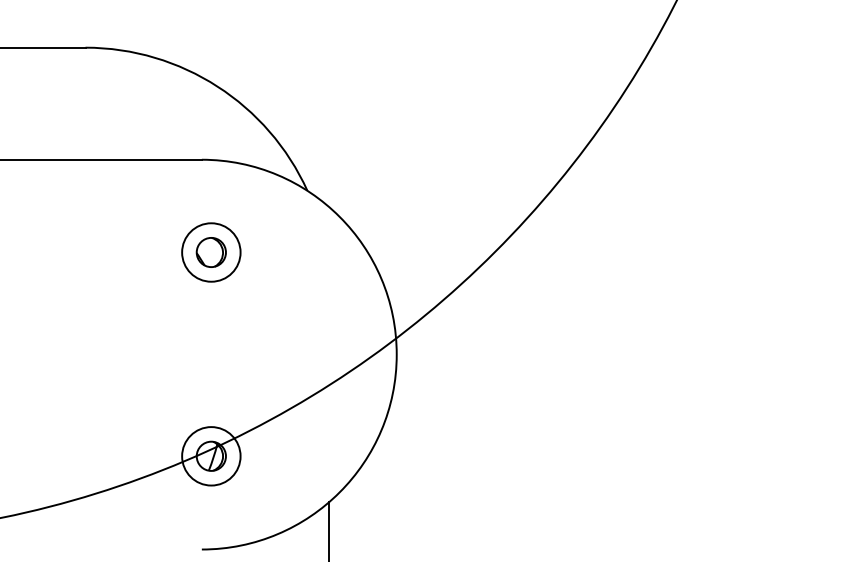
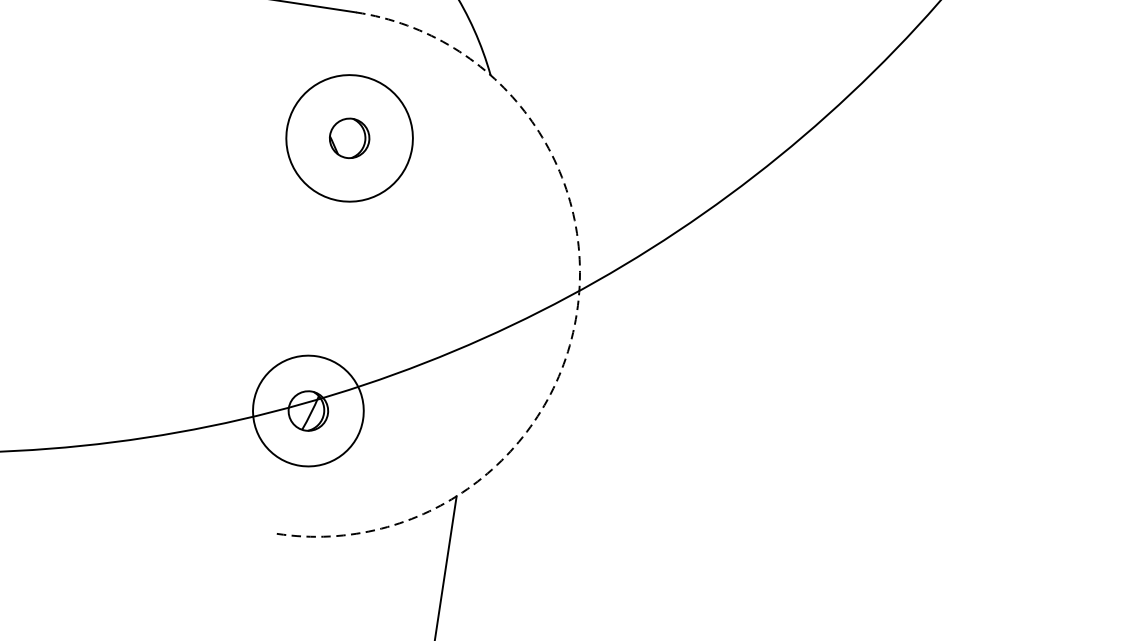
circle: (211, 252) -> (349, 138), size x1.6
arc: (396, 354) -> (576, 312), solid -> dashed
circle: (211, 456) -> (308, 411), size x1.4

